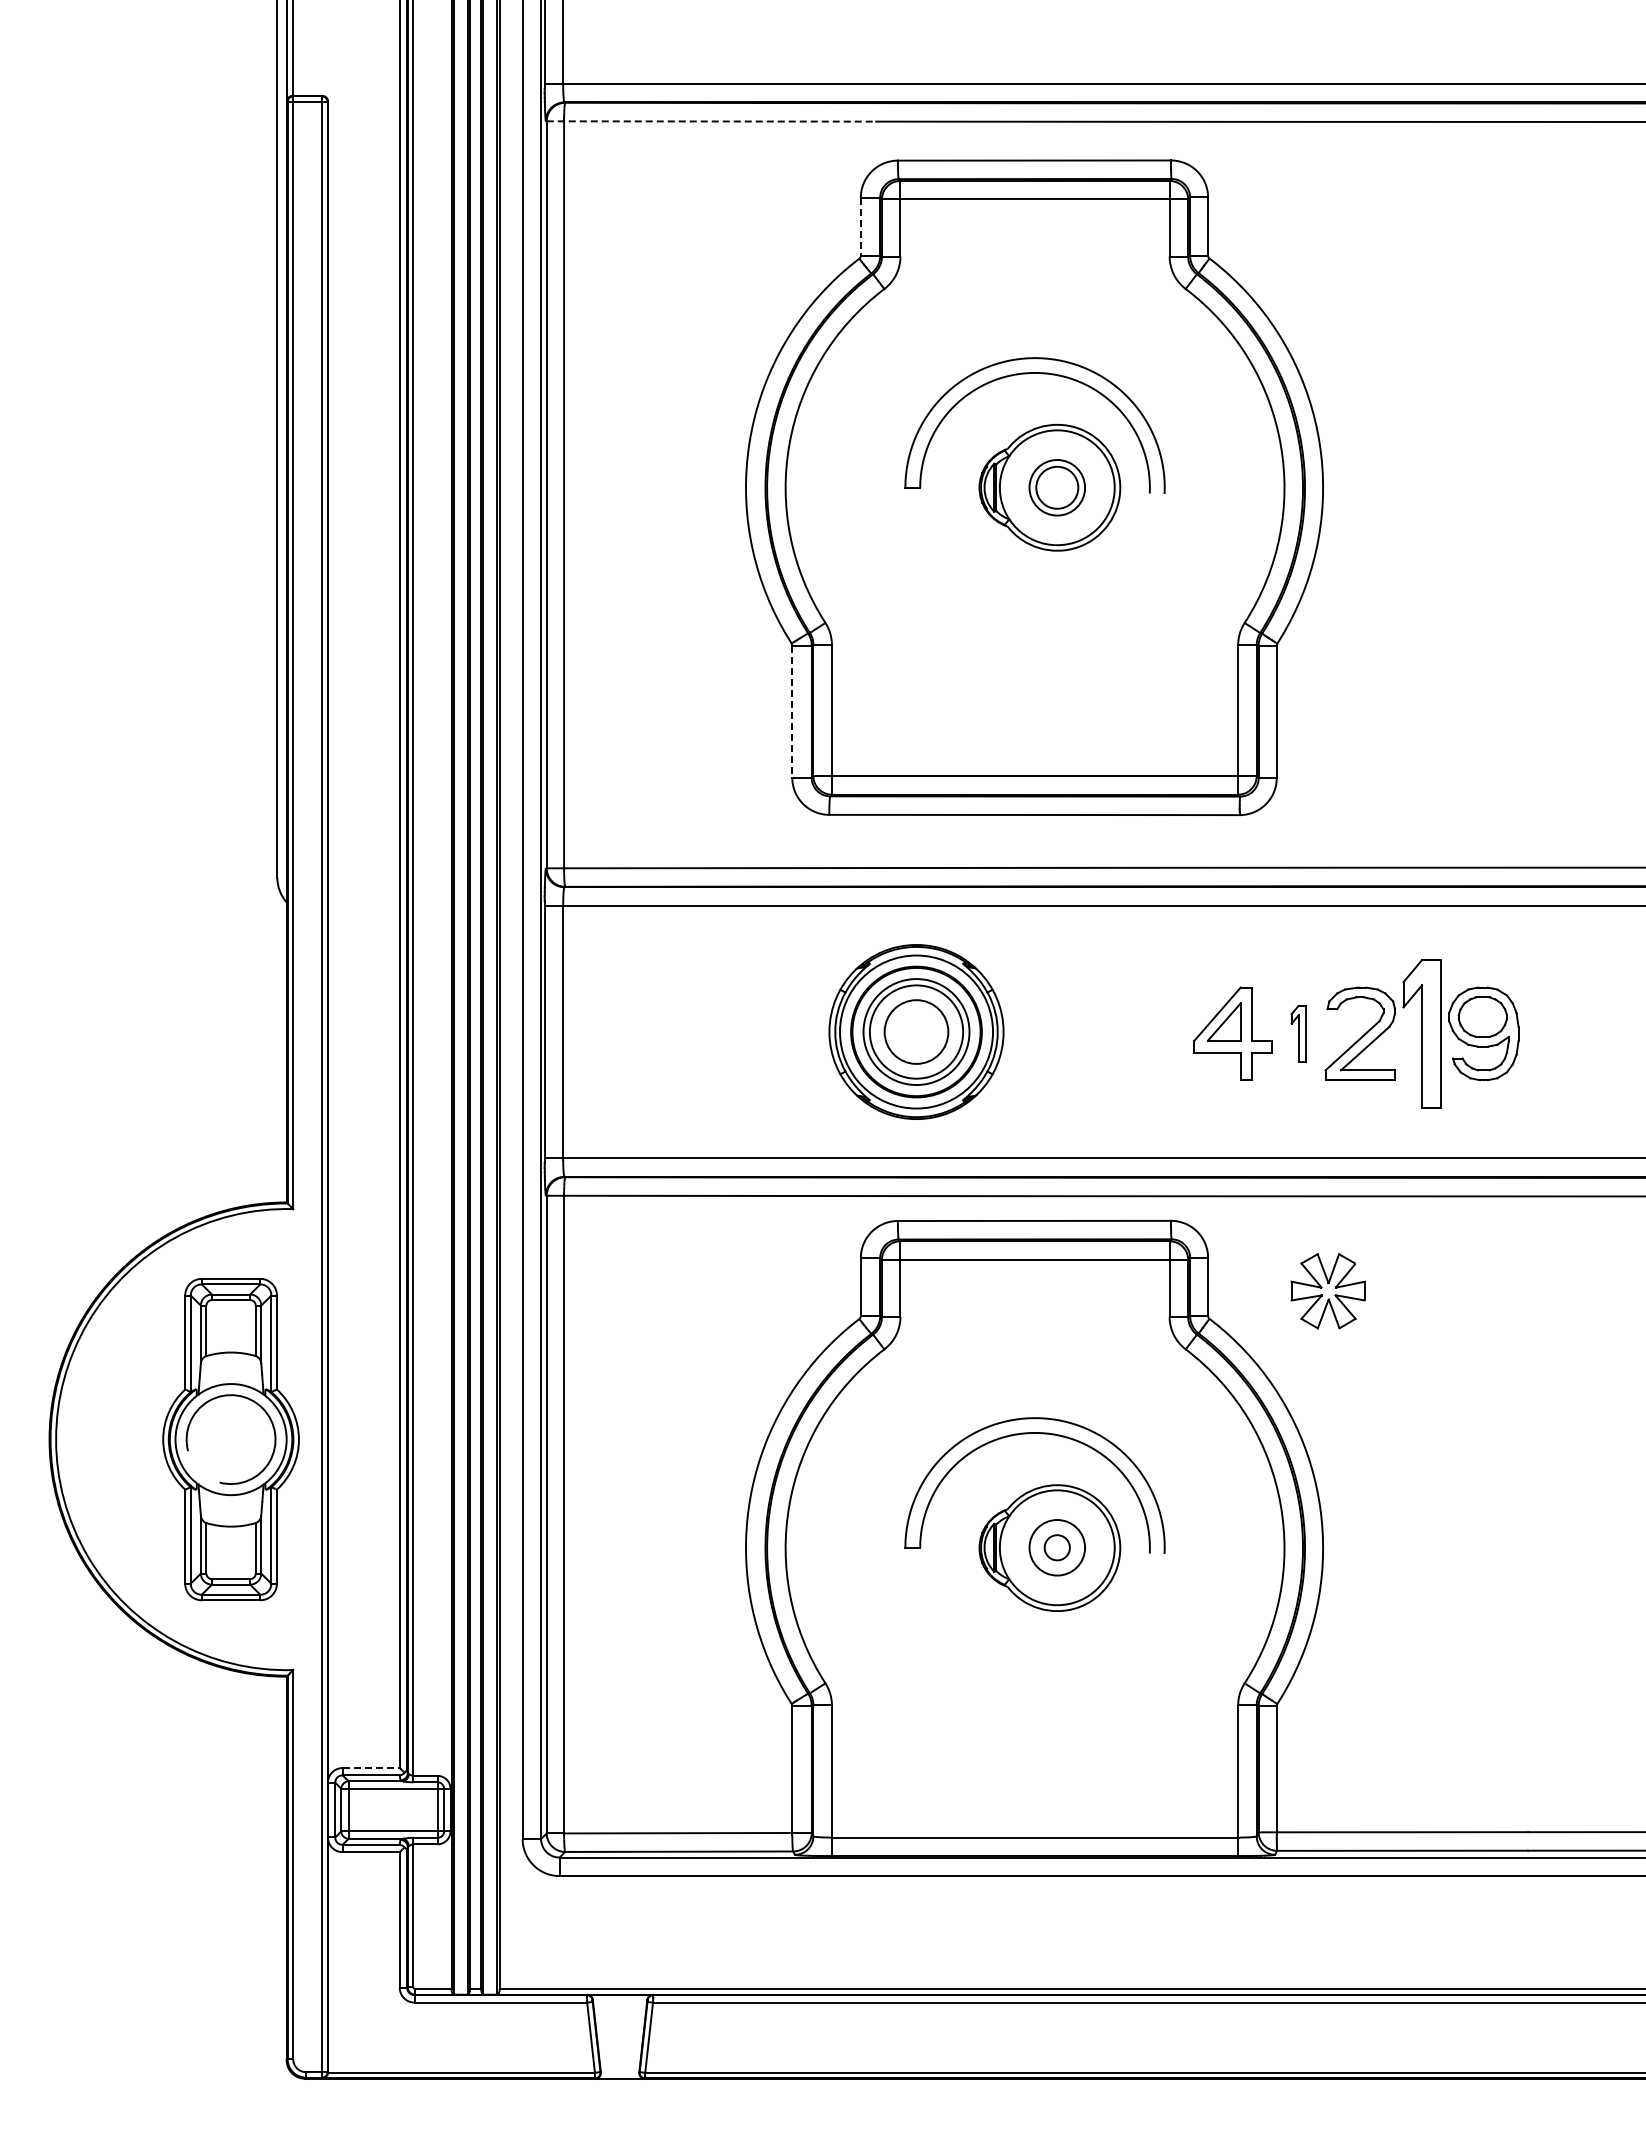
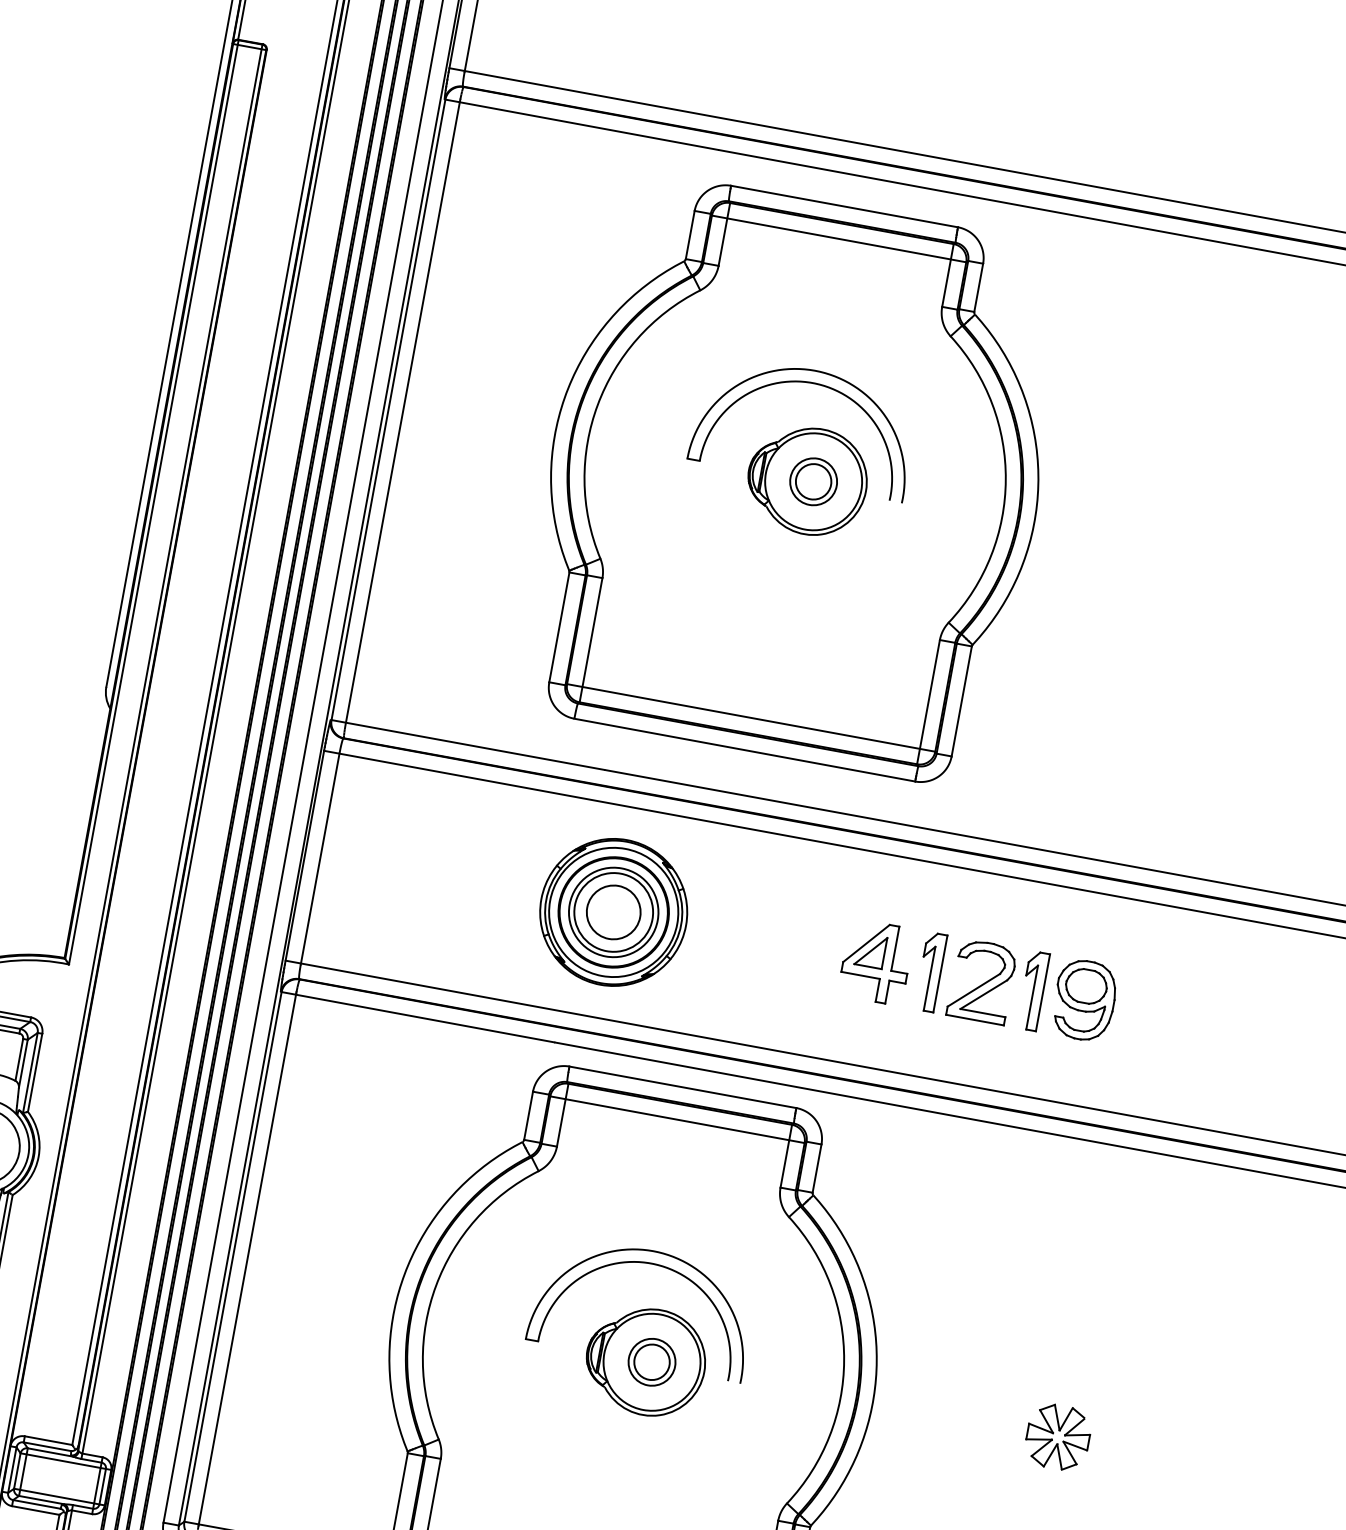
line: (711, 121) -> (582, 124), dashed -> solid
line: (860, 226) -> (690, 234), dashed -> solid
line: (792, 712) -> (559, 628), dashed -> solid
part: (1298, 1033) -> (930, 971), size x1.67
part: (1421, 1033) -> (1032, 990), size x0.62
part: (1327, 1291) -> (1057, 1437), moved
circle: (1057, 1547) -> (652, 1362), size x1.67
line: (371, 1768) -> (48, 1441), dashed -> solid

